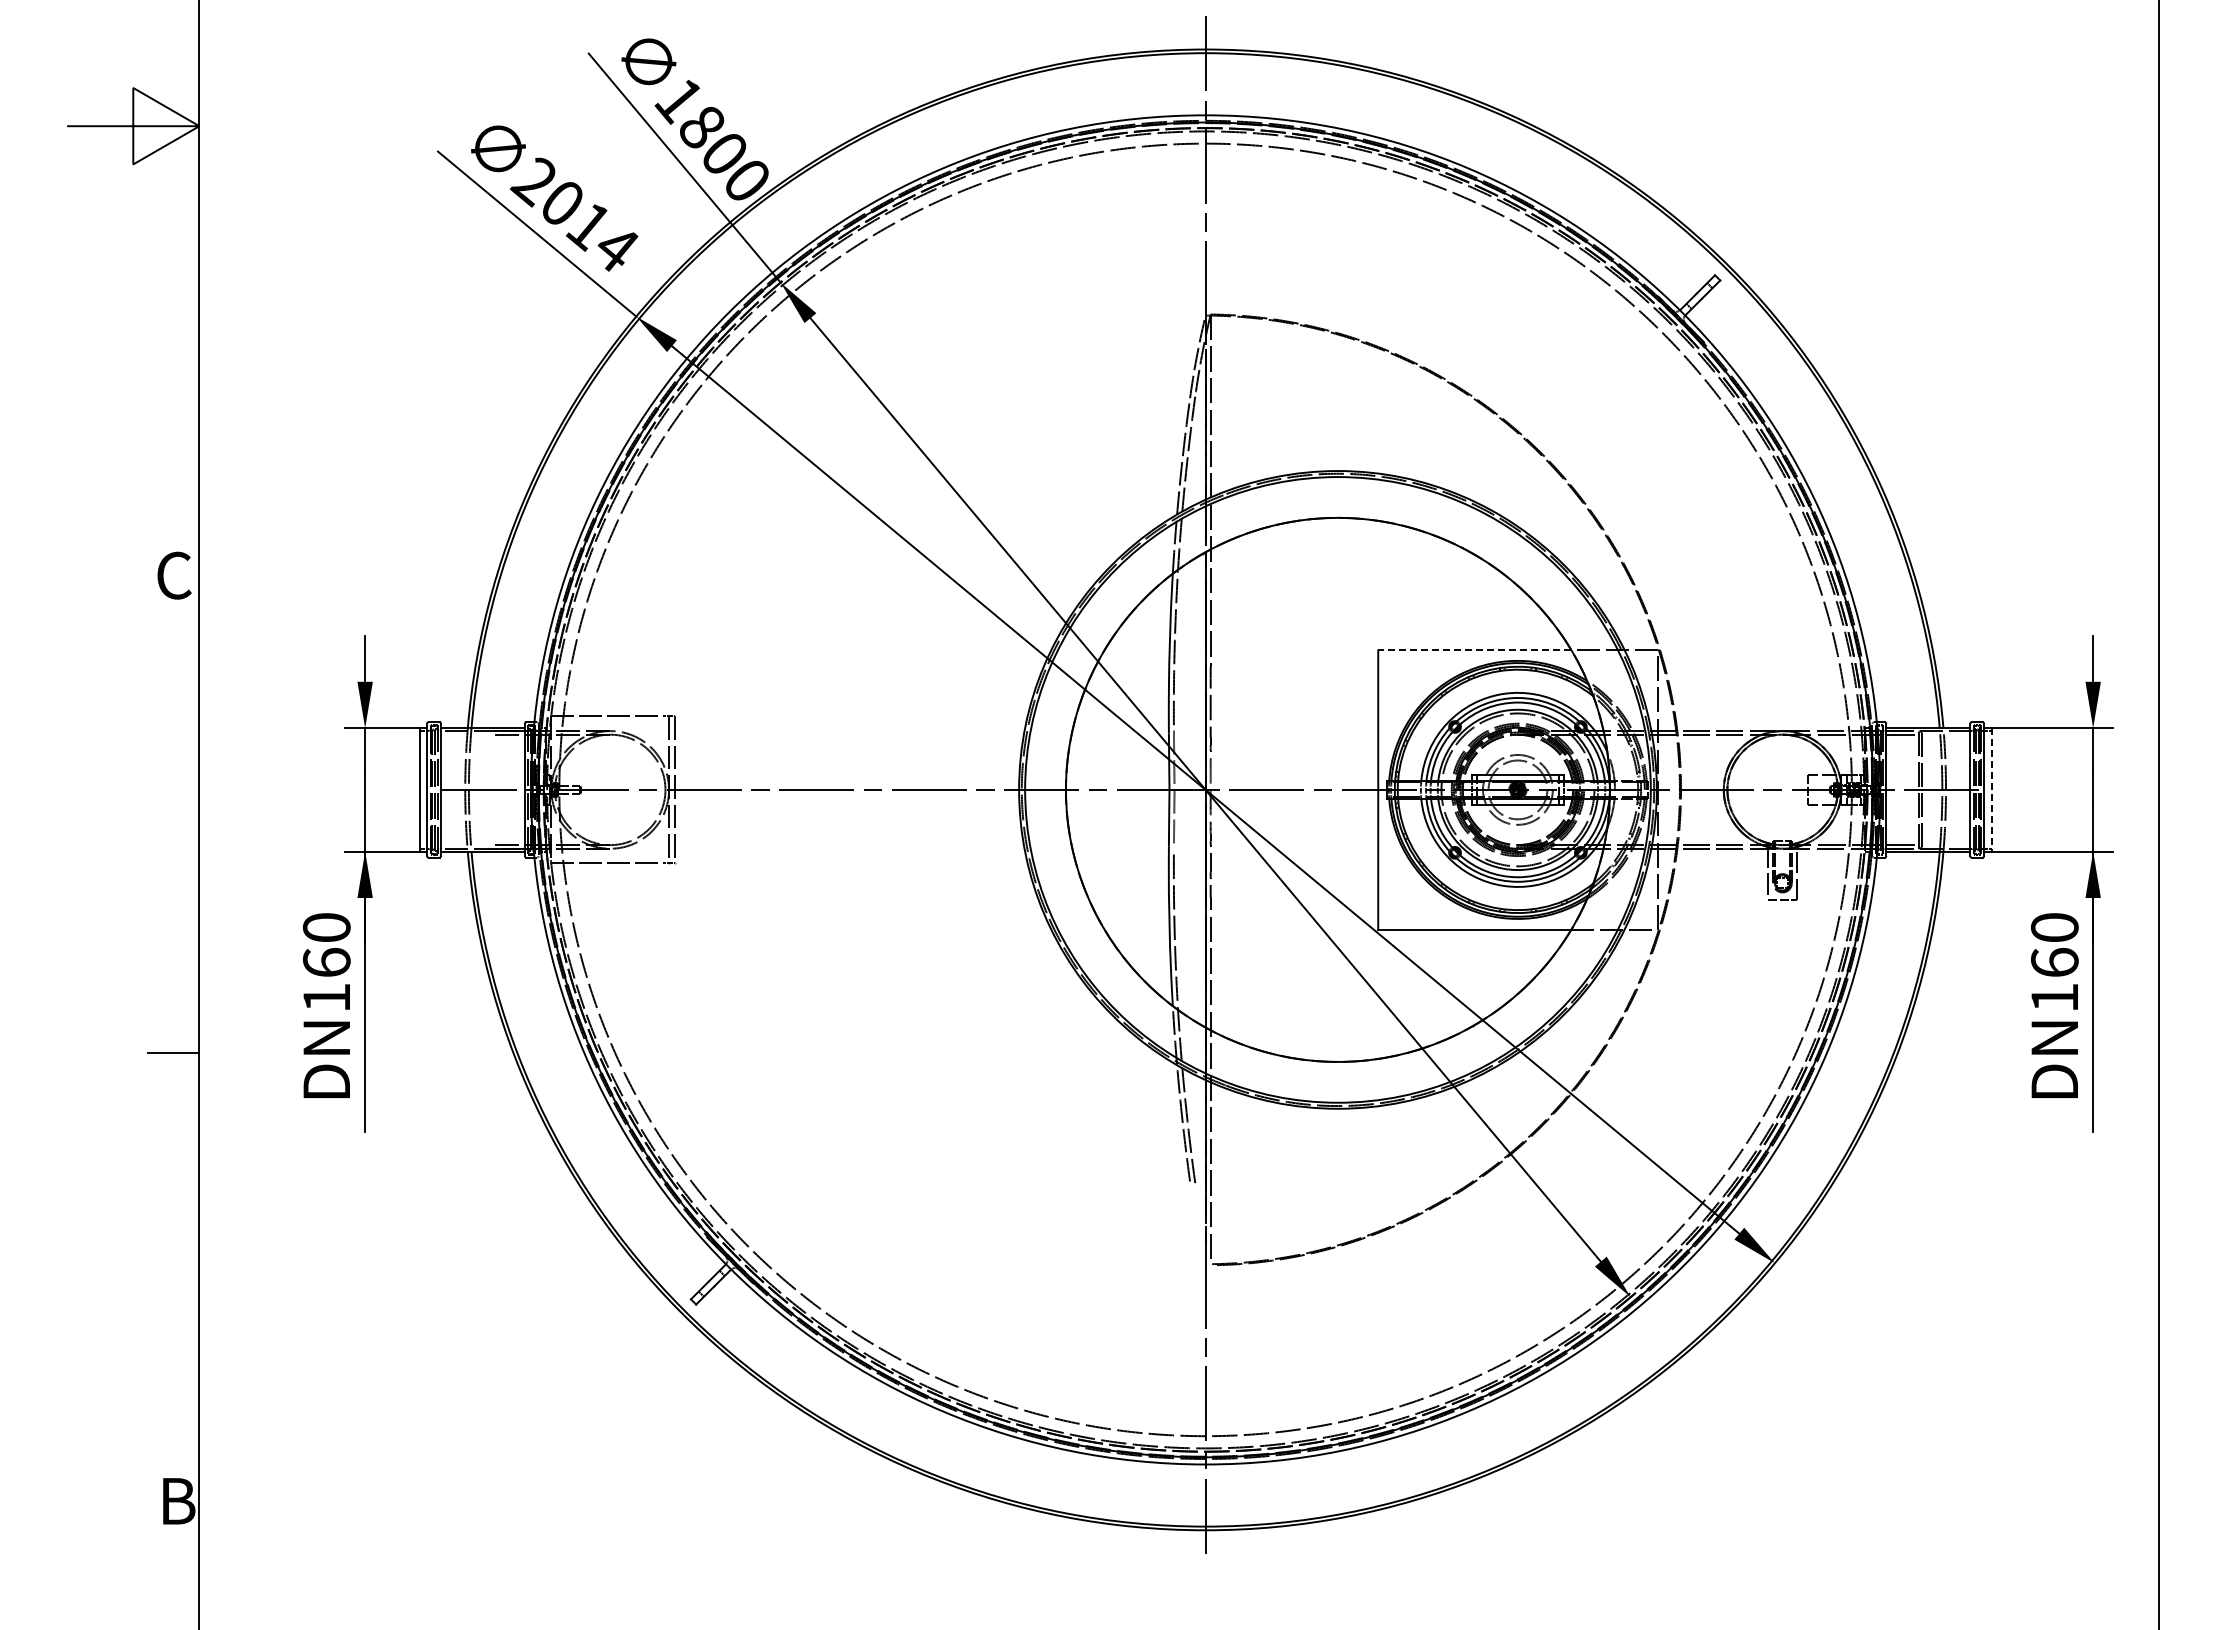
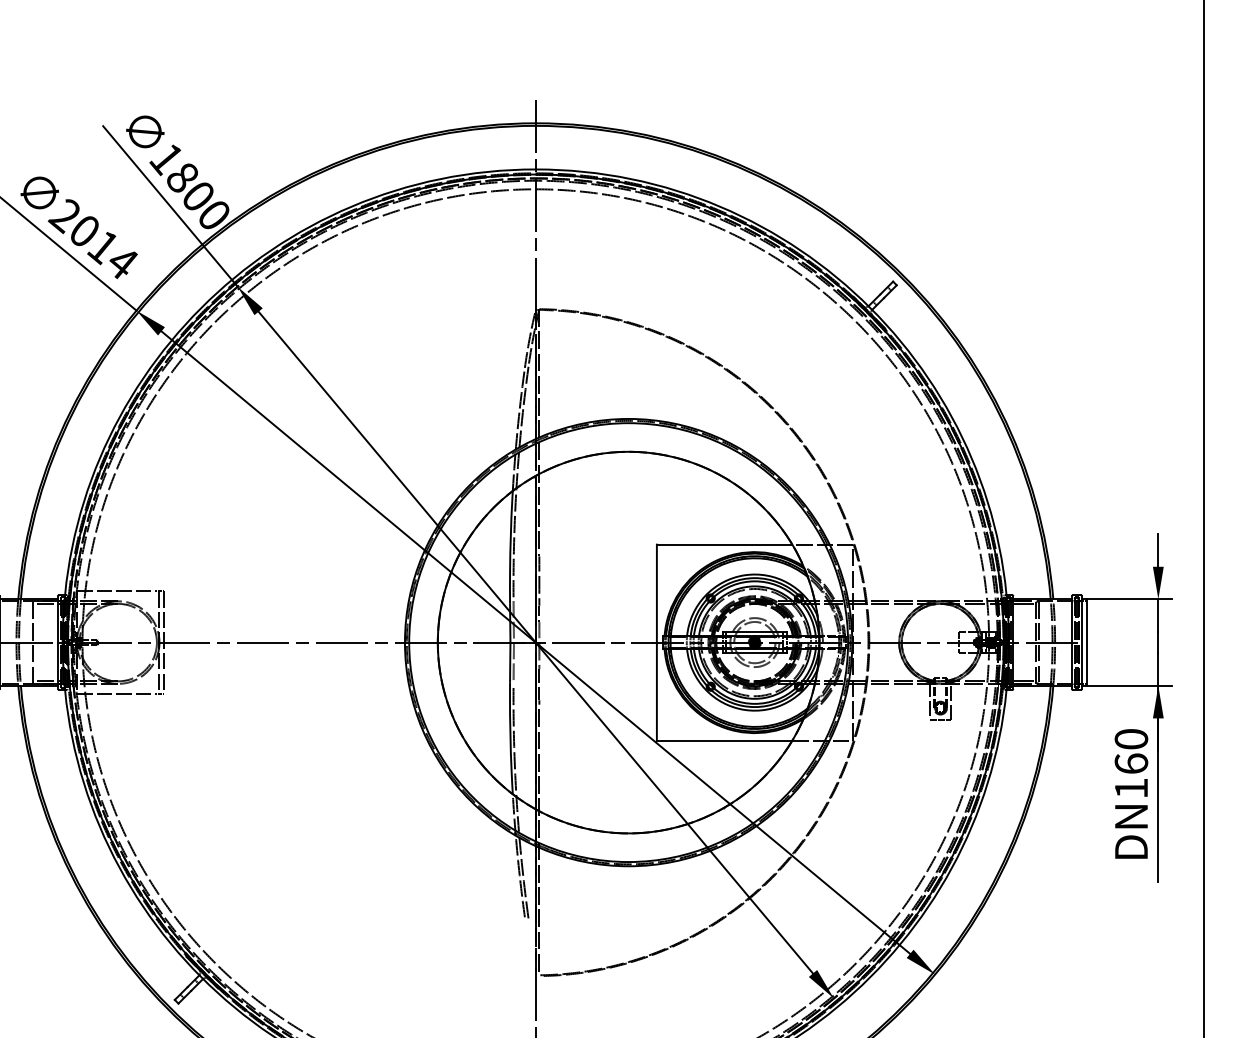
line: (1474, 650) -> (724, 544), dashed -> solid
line: (488, 789) -> (32, 642), added
line: (1991, 789) -> (1087, 642), dashed -> solid

